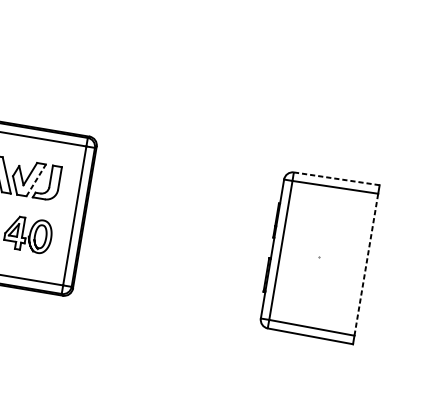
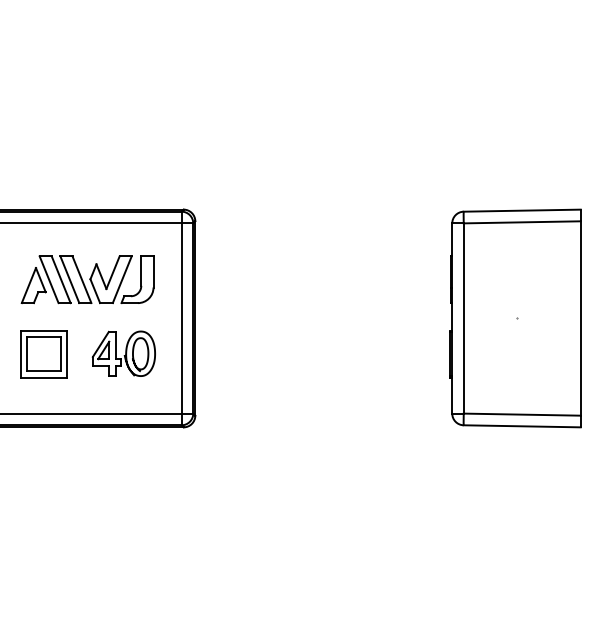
line: (337, 178) -> (522, 210), dashed -> solid
line: (36, 180) -> (122, 279), dashed -> solid
line: (366, 264) -> (580, 318), dashed -> solid

